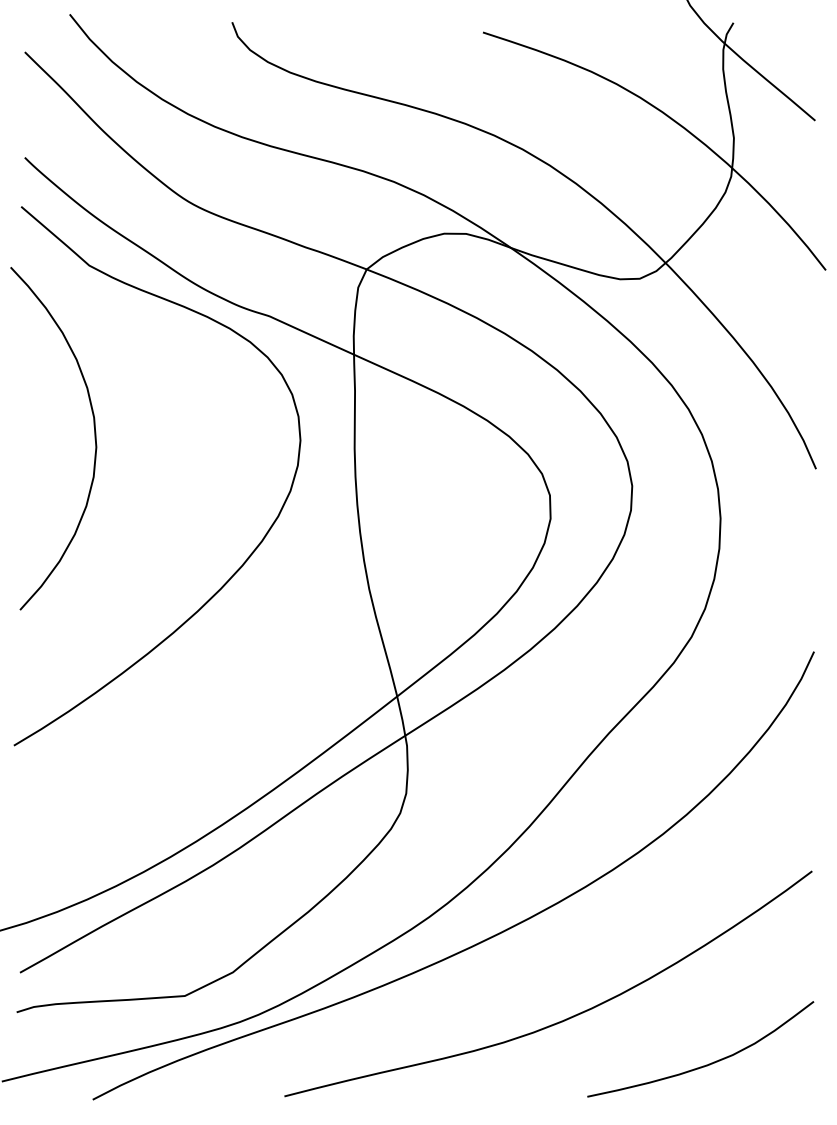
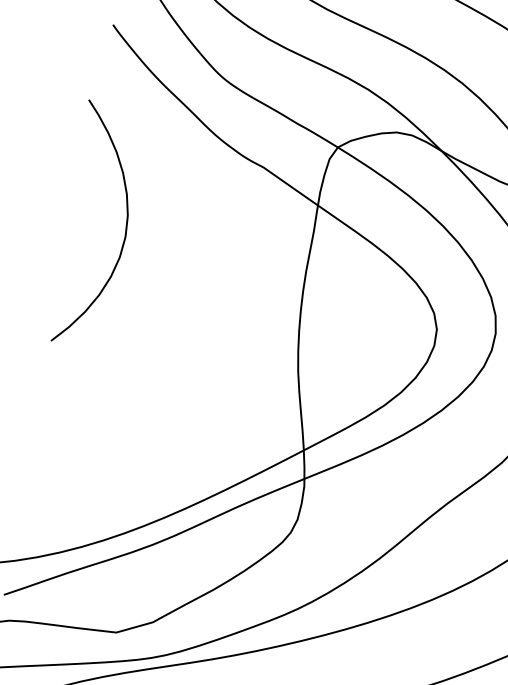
curve: (251, 552) -> (220, 330), removed

